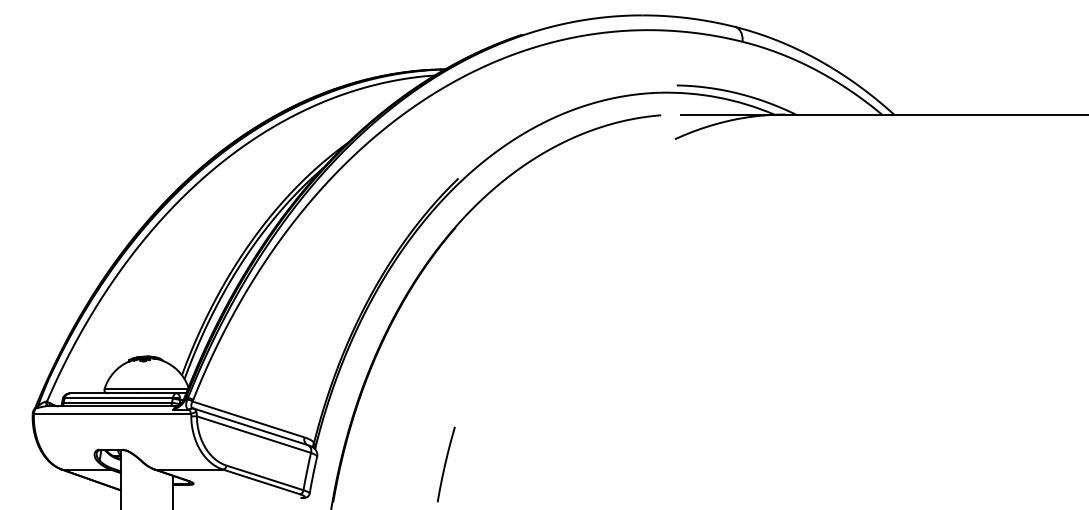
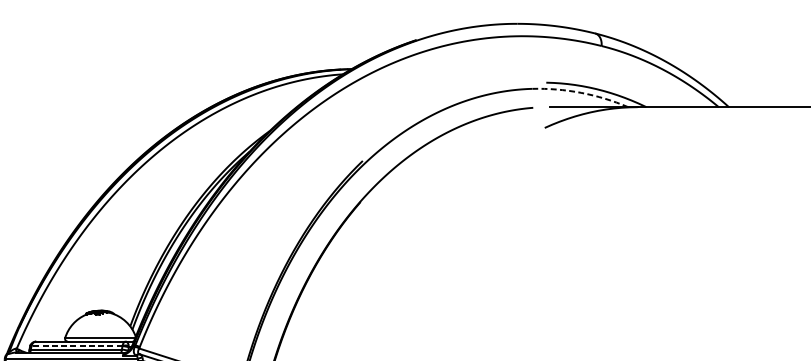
arc: (718, 97) -> (581, 92), solid -> dashed
line: (118, 398) -> (76, 345), solid -> dashed

